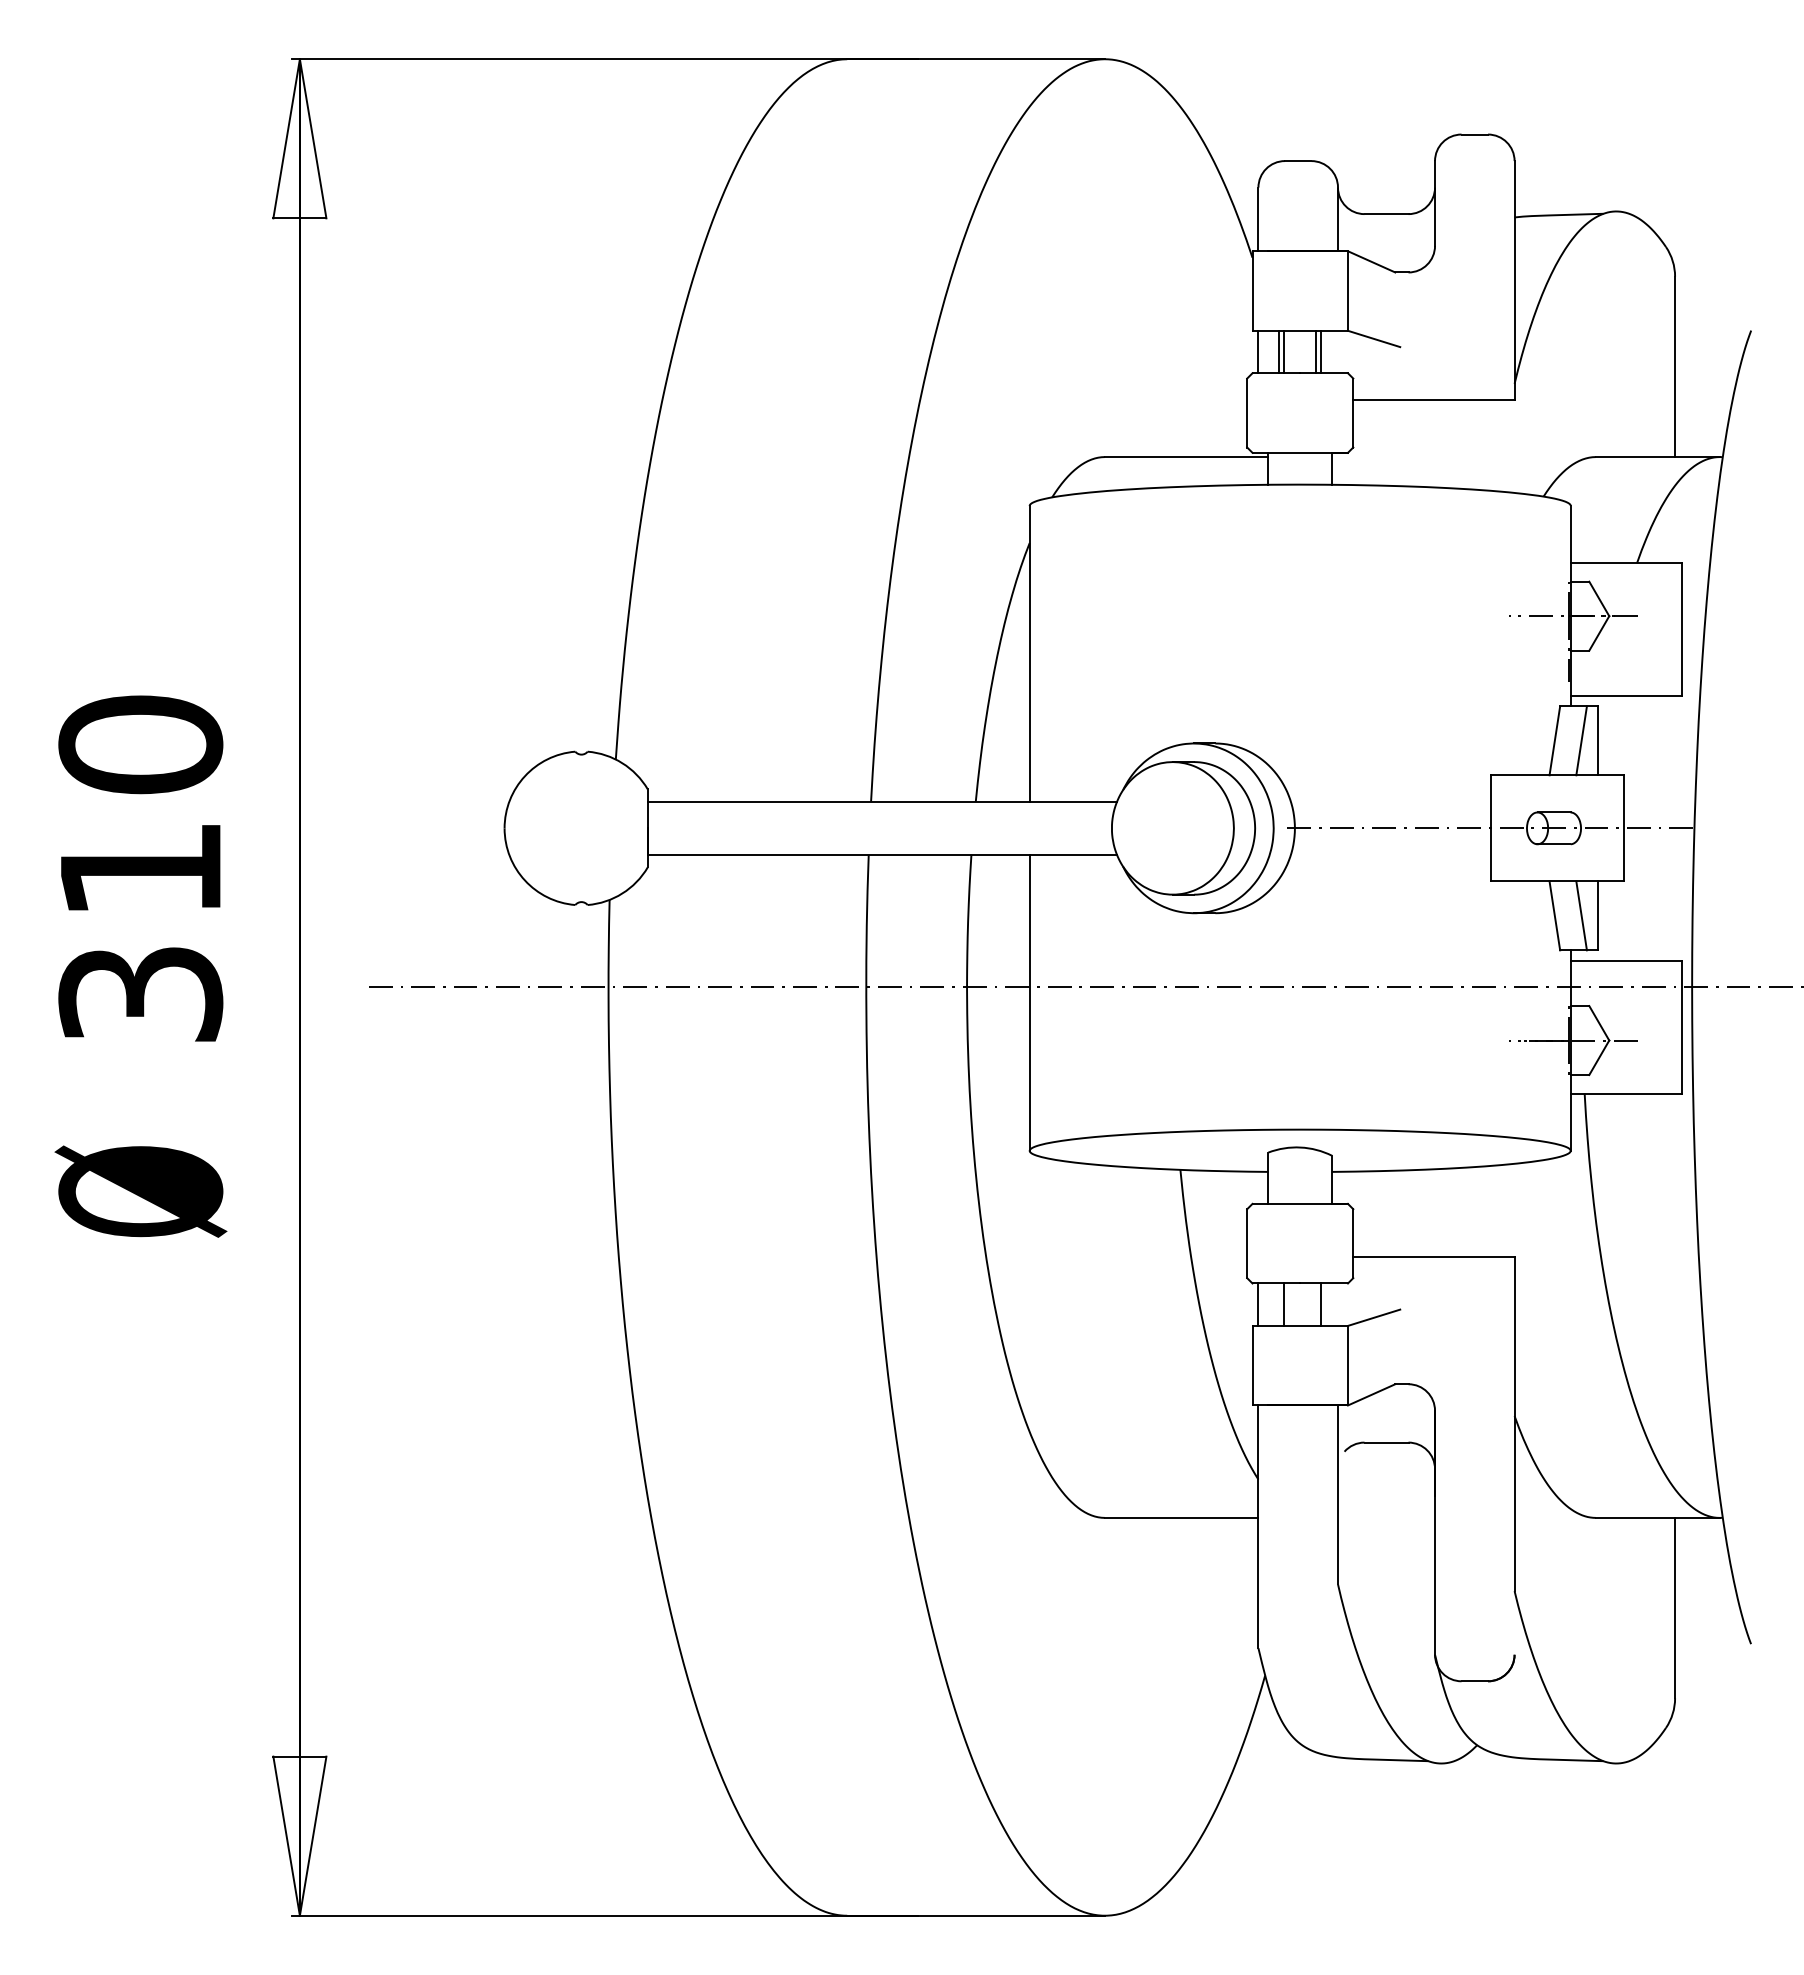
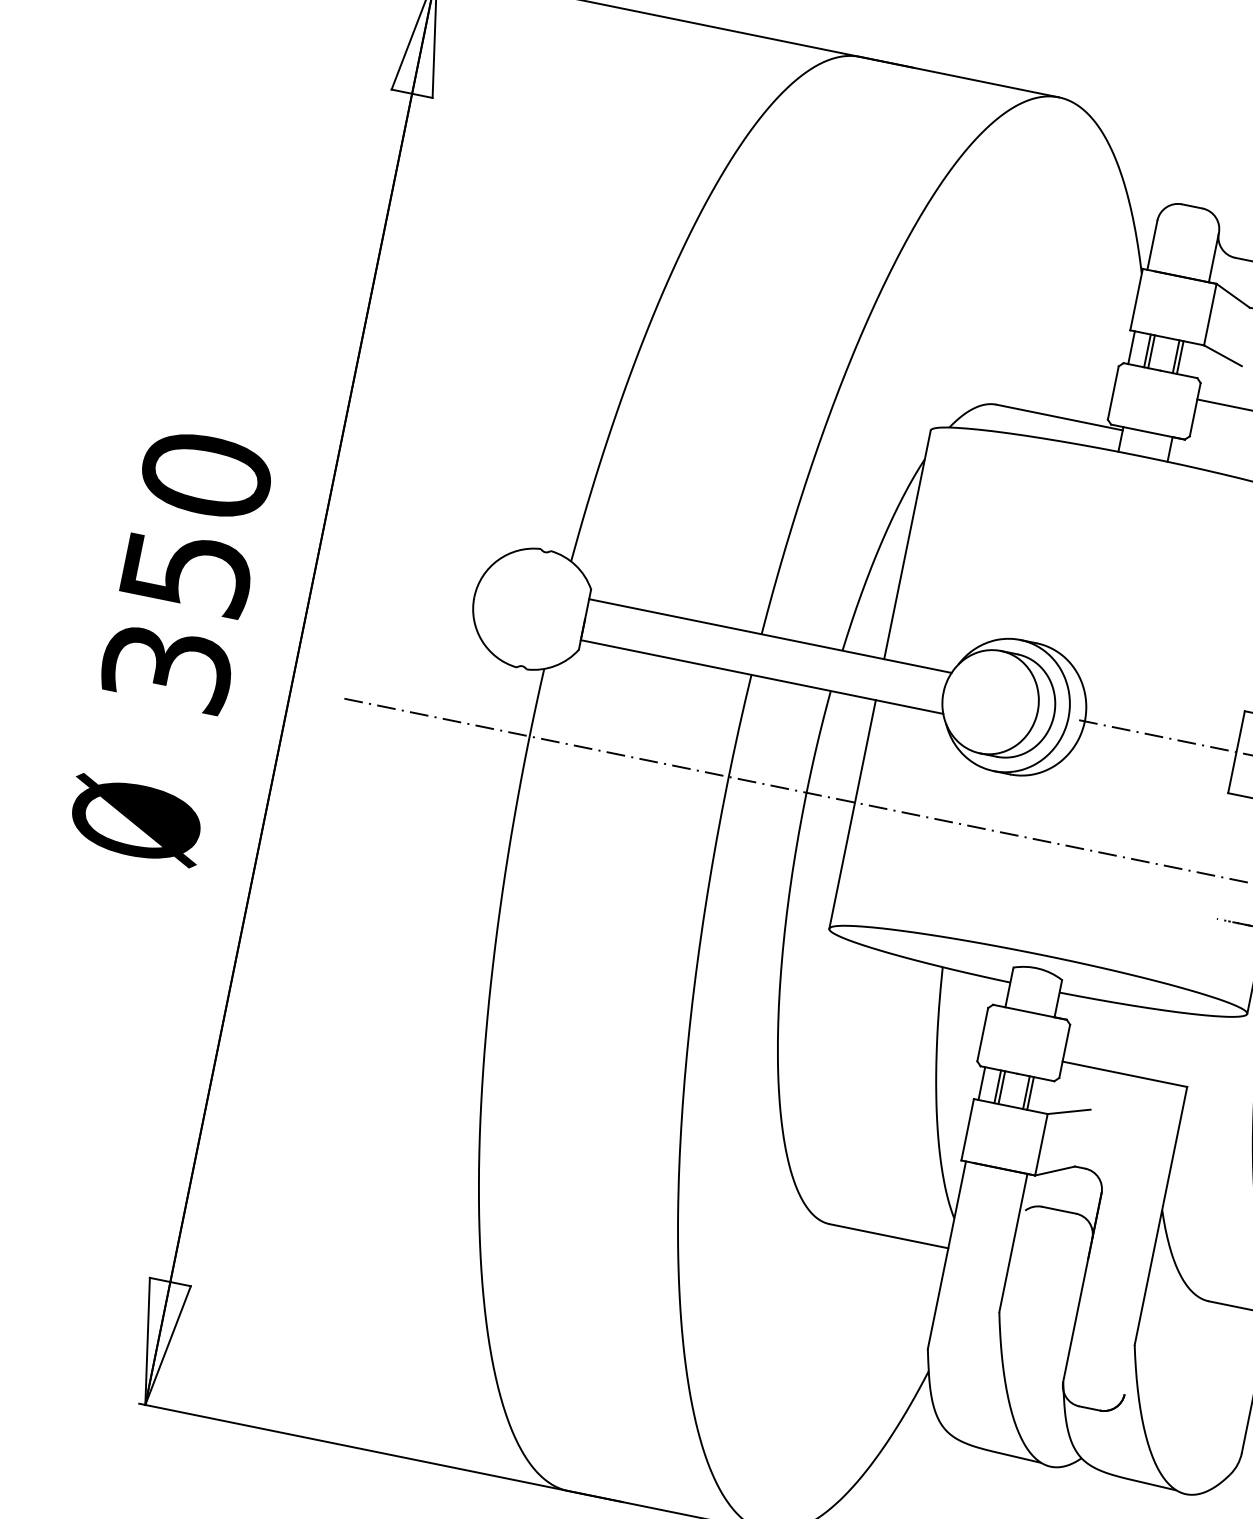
text: (142, 870) -> (188, 572), 310 -> 350
line: (1279, 1304) -> (998, 1086), added
line: (1316, 1304) -> (1026, 1092), added

